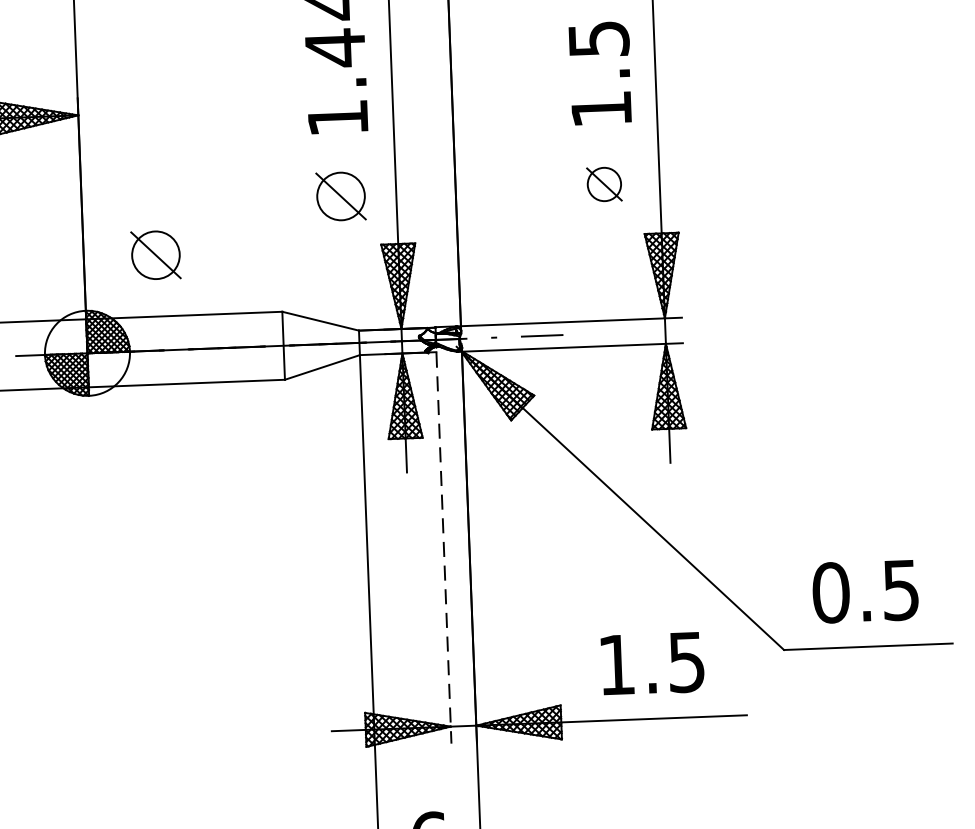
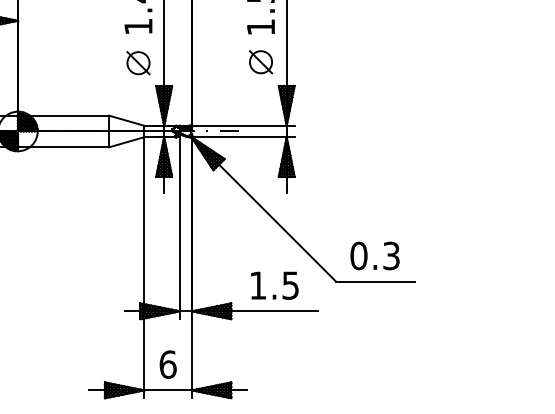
part: (603, 184) -> (260, 62), size x1.43
part: (155, 255) -> (51, 87), removed
line: (445, 548) -> (180, 228), dashed -> solid
text: (900, 589) -> (391, 255), 0.5 -> 0.3

